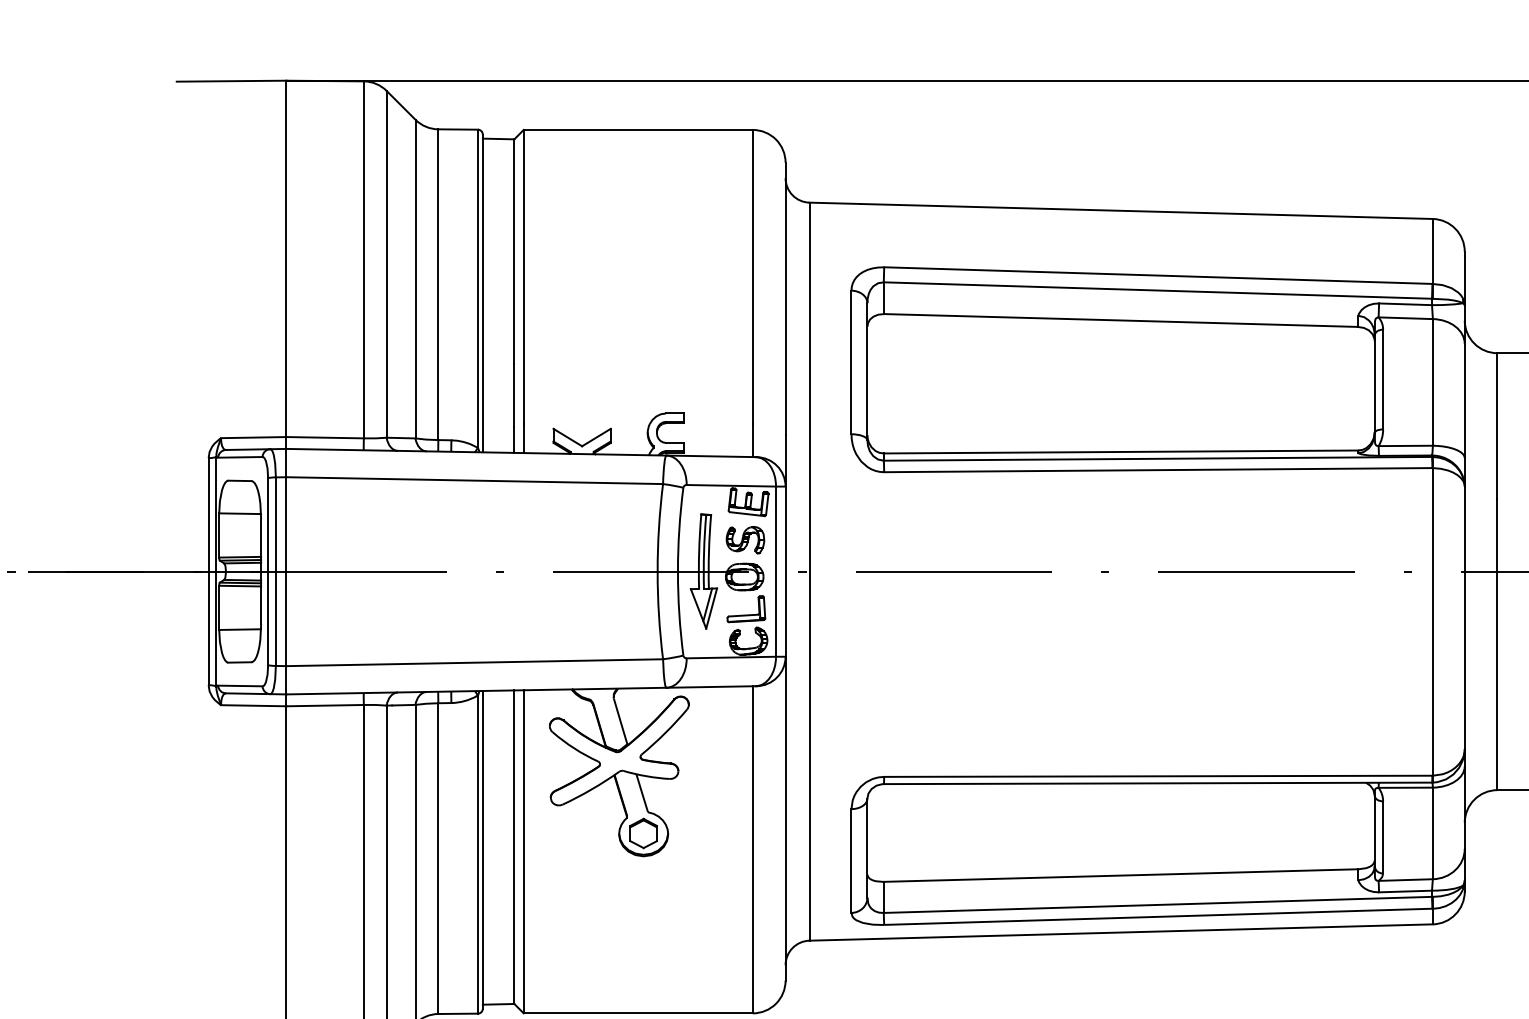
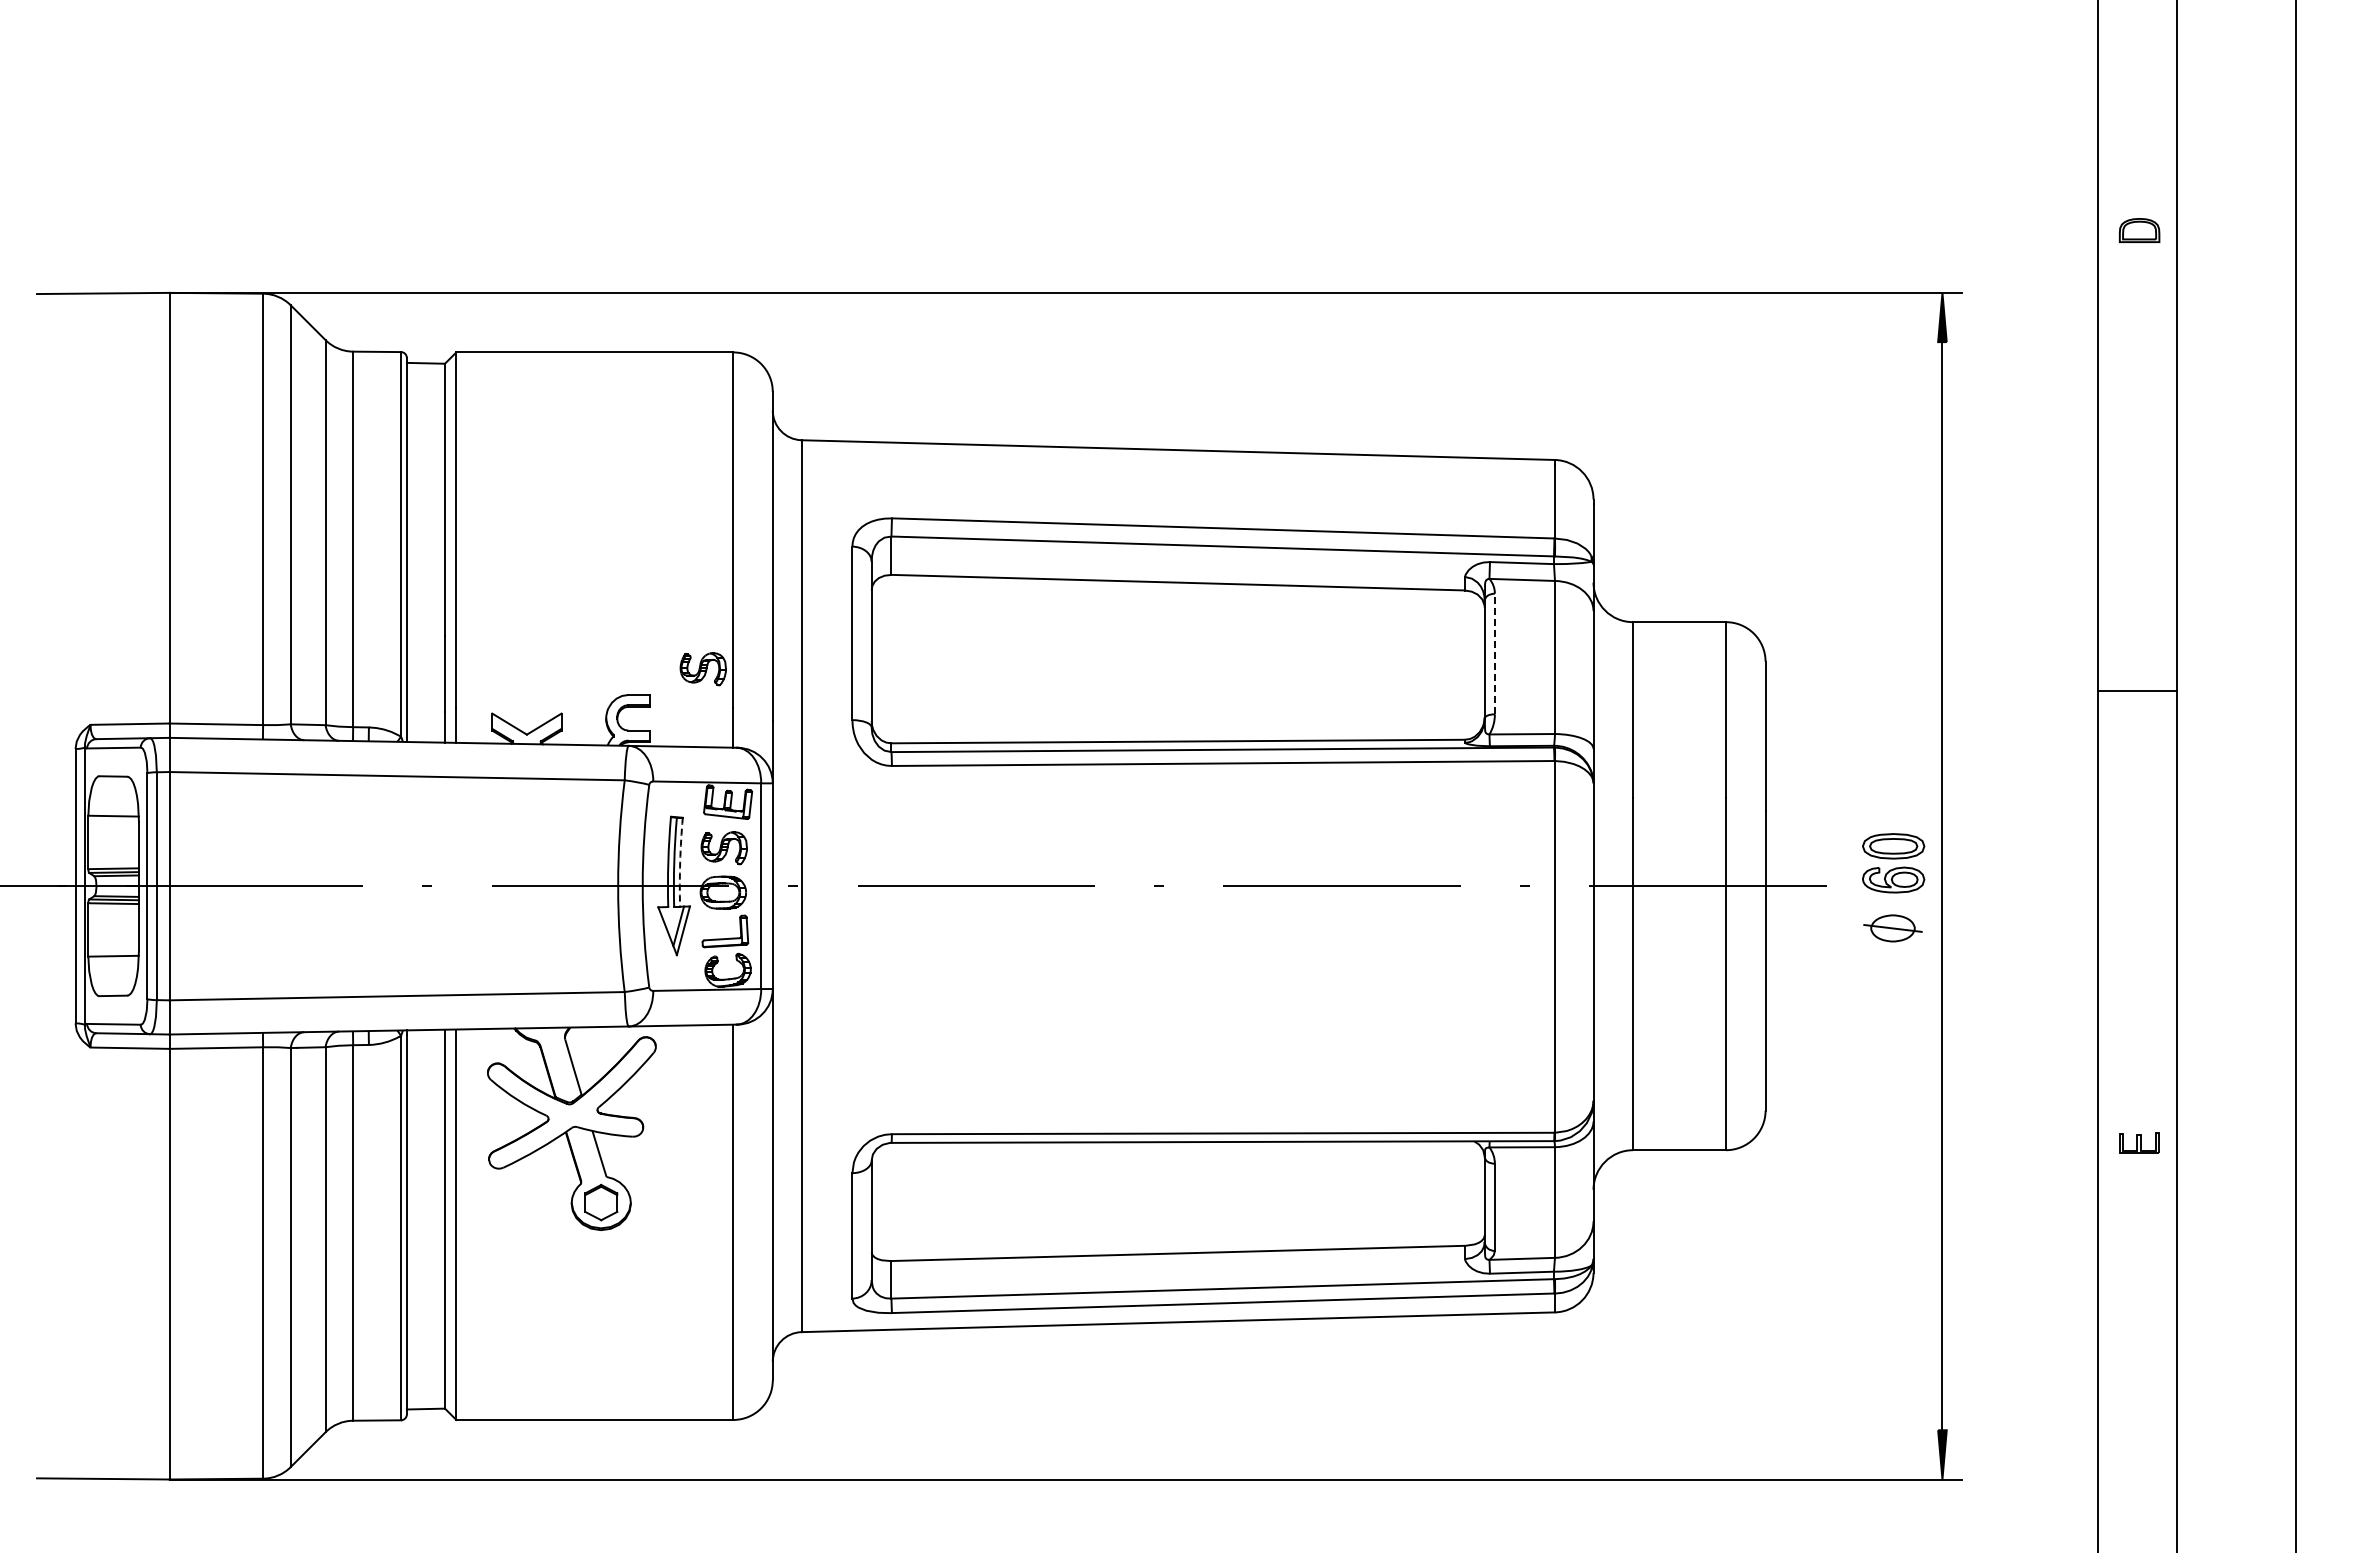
line: (1382, 379) -> (1494, 653), solid -> dashed
part: (727, 392) -> (702, 669), added
arc: (709, 552) -> (680, 862), solid -> dashed

